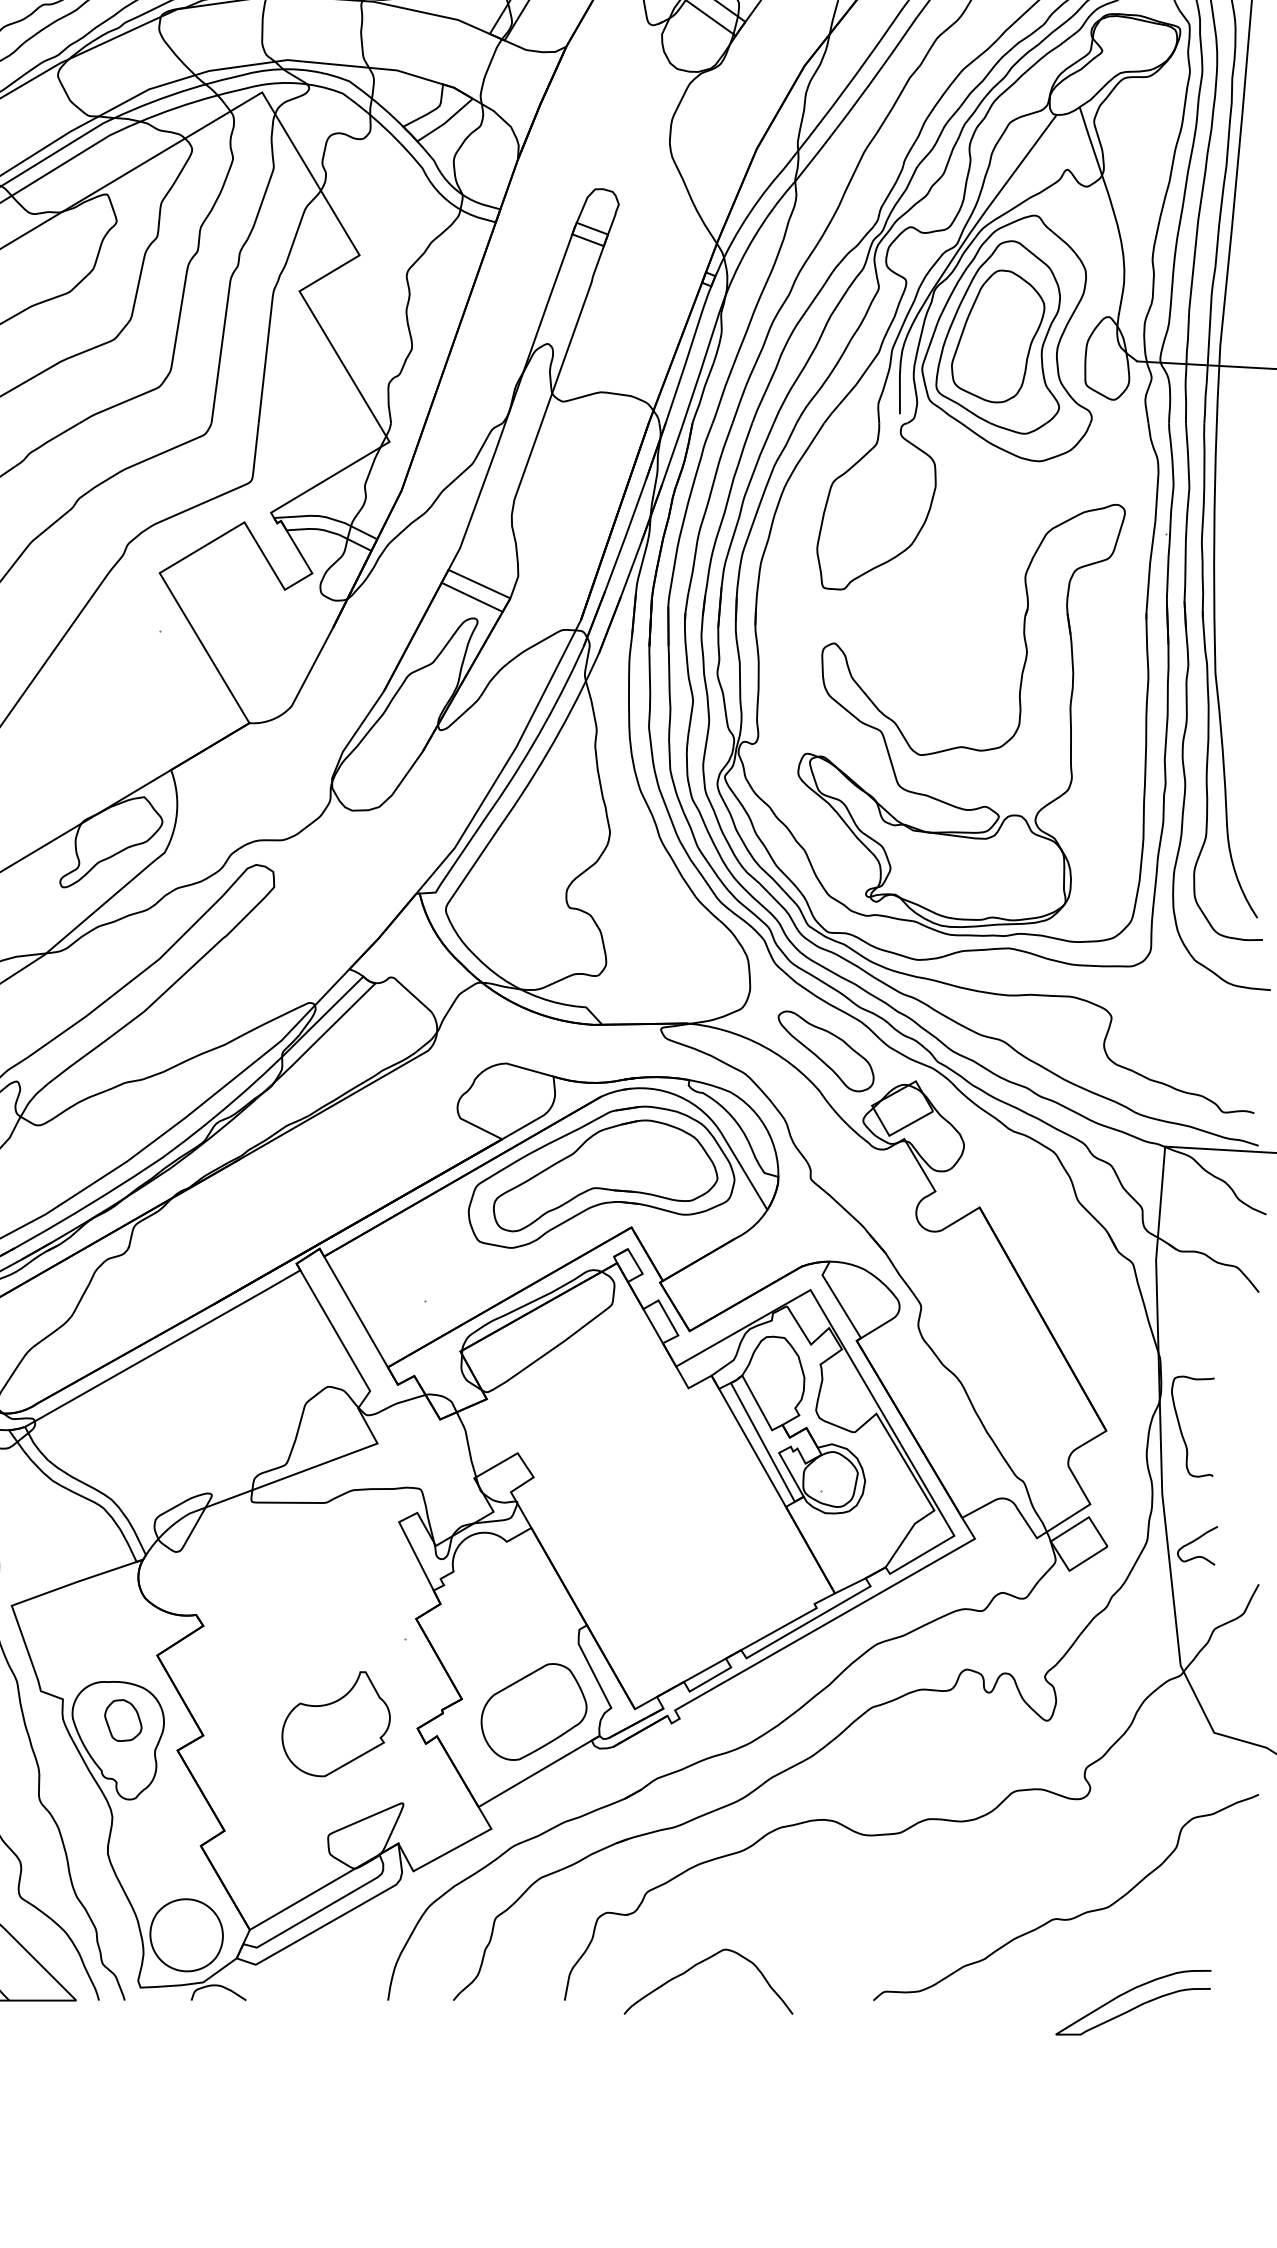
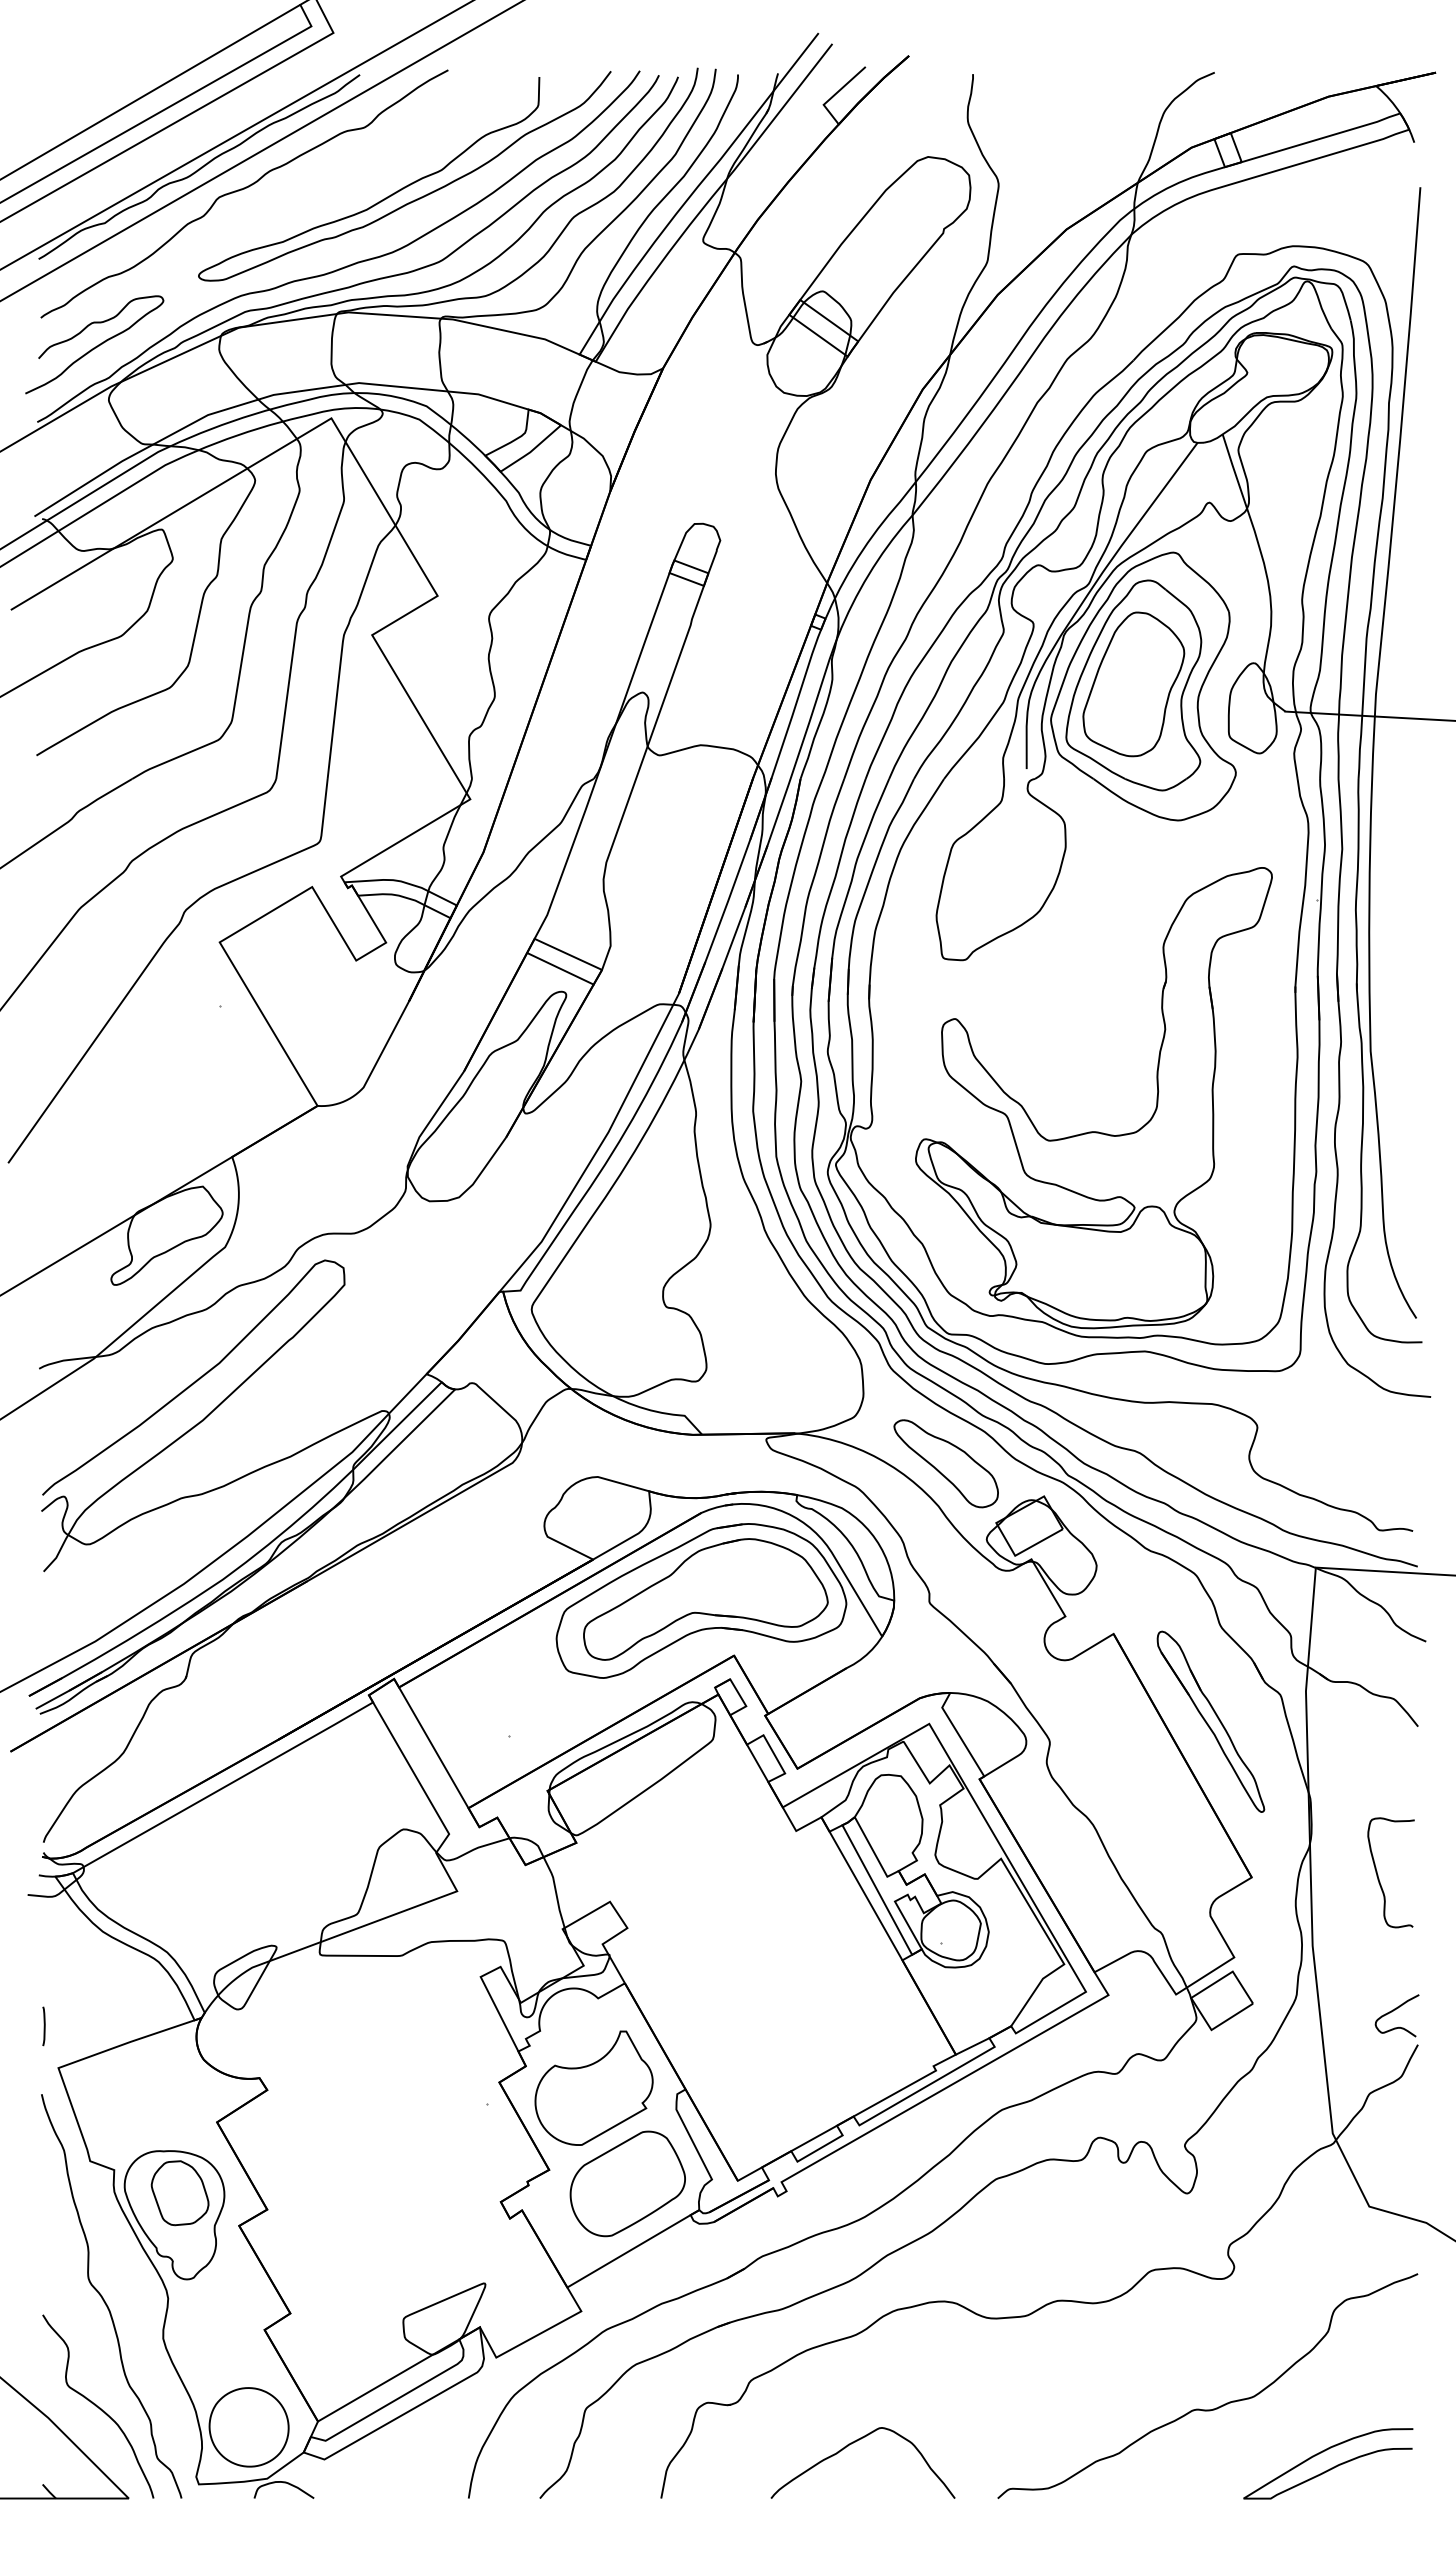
part: (1068, 1287) -> (1210, 1721), added
curve: (1181, 1428) -> (1378, 1874), moved
curve: (1194, 1541) -> (1393, 2011), moved
part: (122, 1720) -> (179, 2193), size x1.43
part: (335, 1723) -> (593, 2087), moved
curve: (699, 1963) -> (853, 2443), moved
curve: (1136, 2006) -> (1331, 2467), moved

